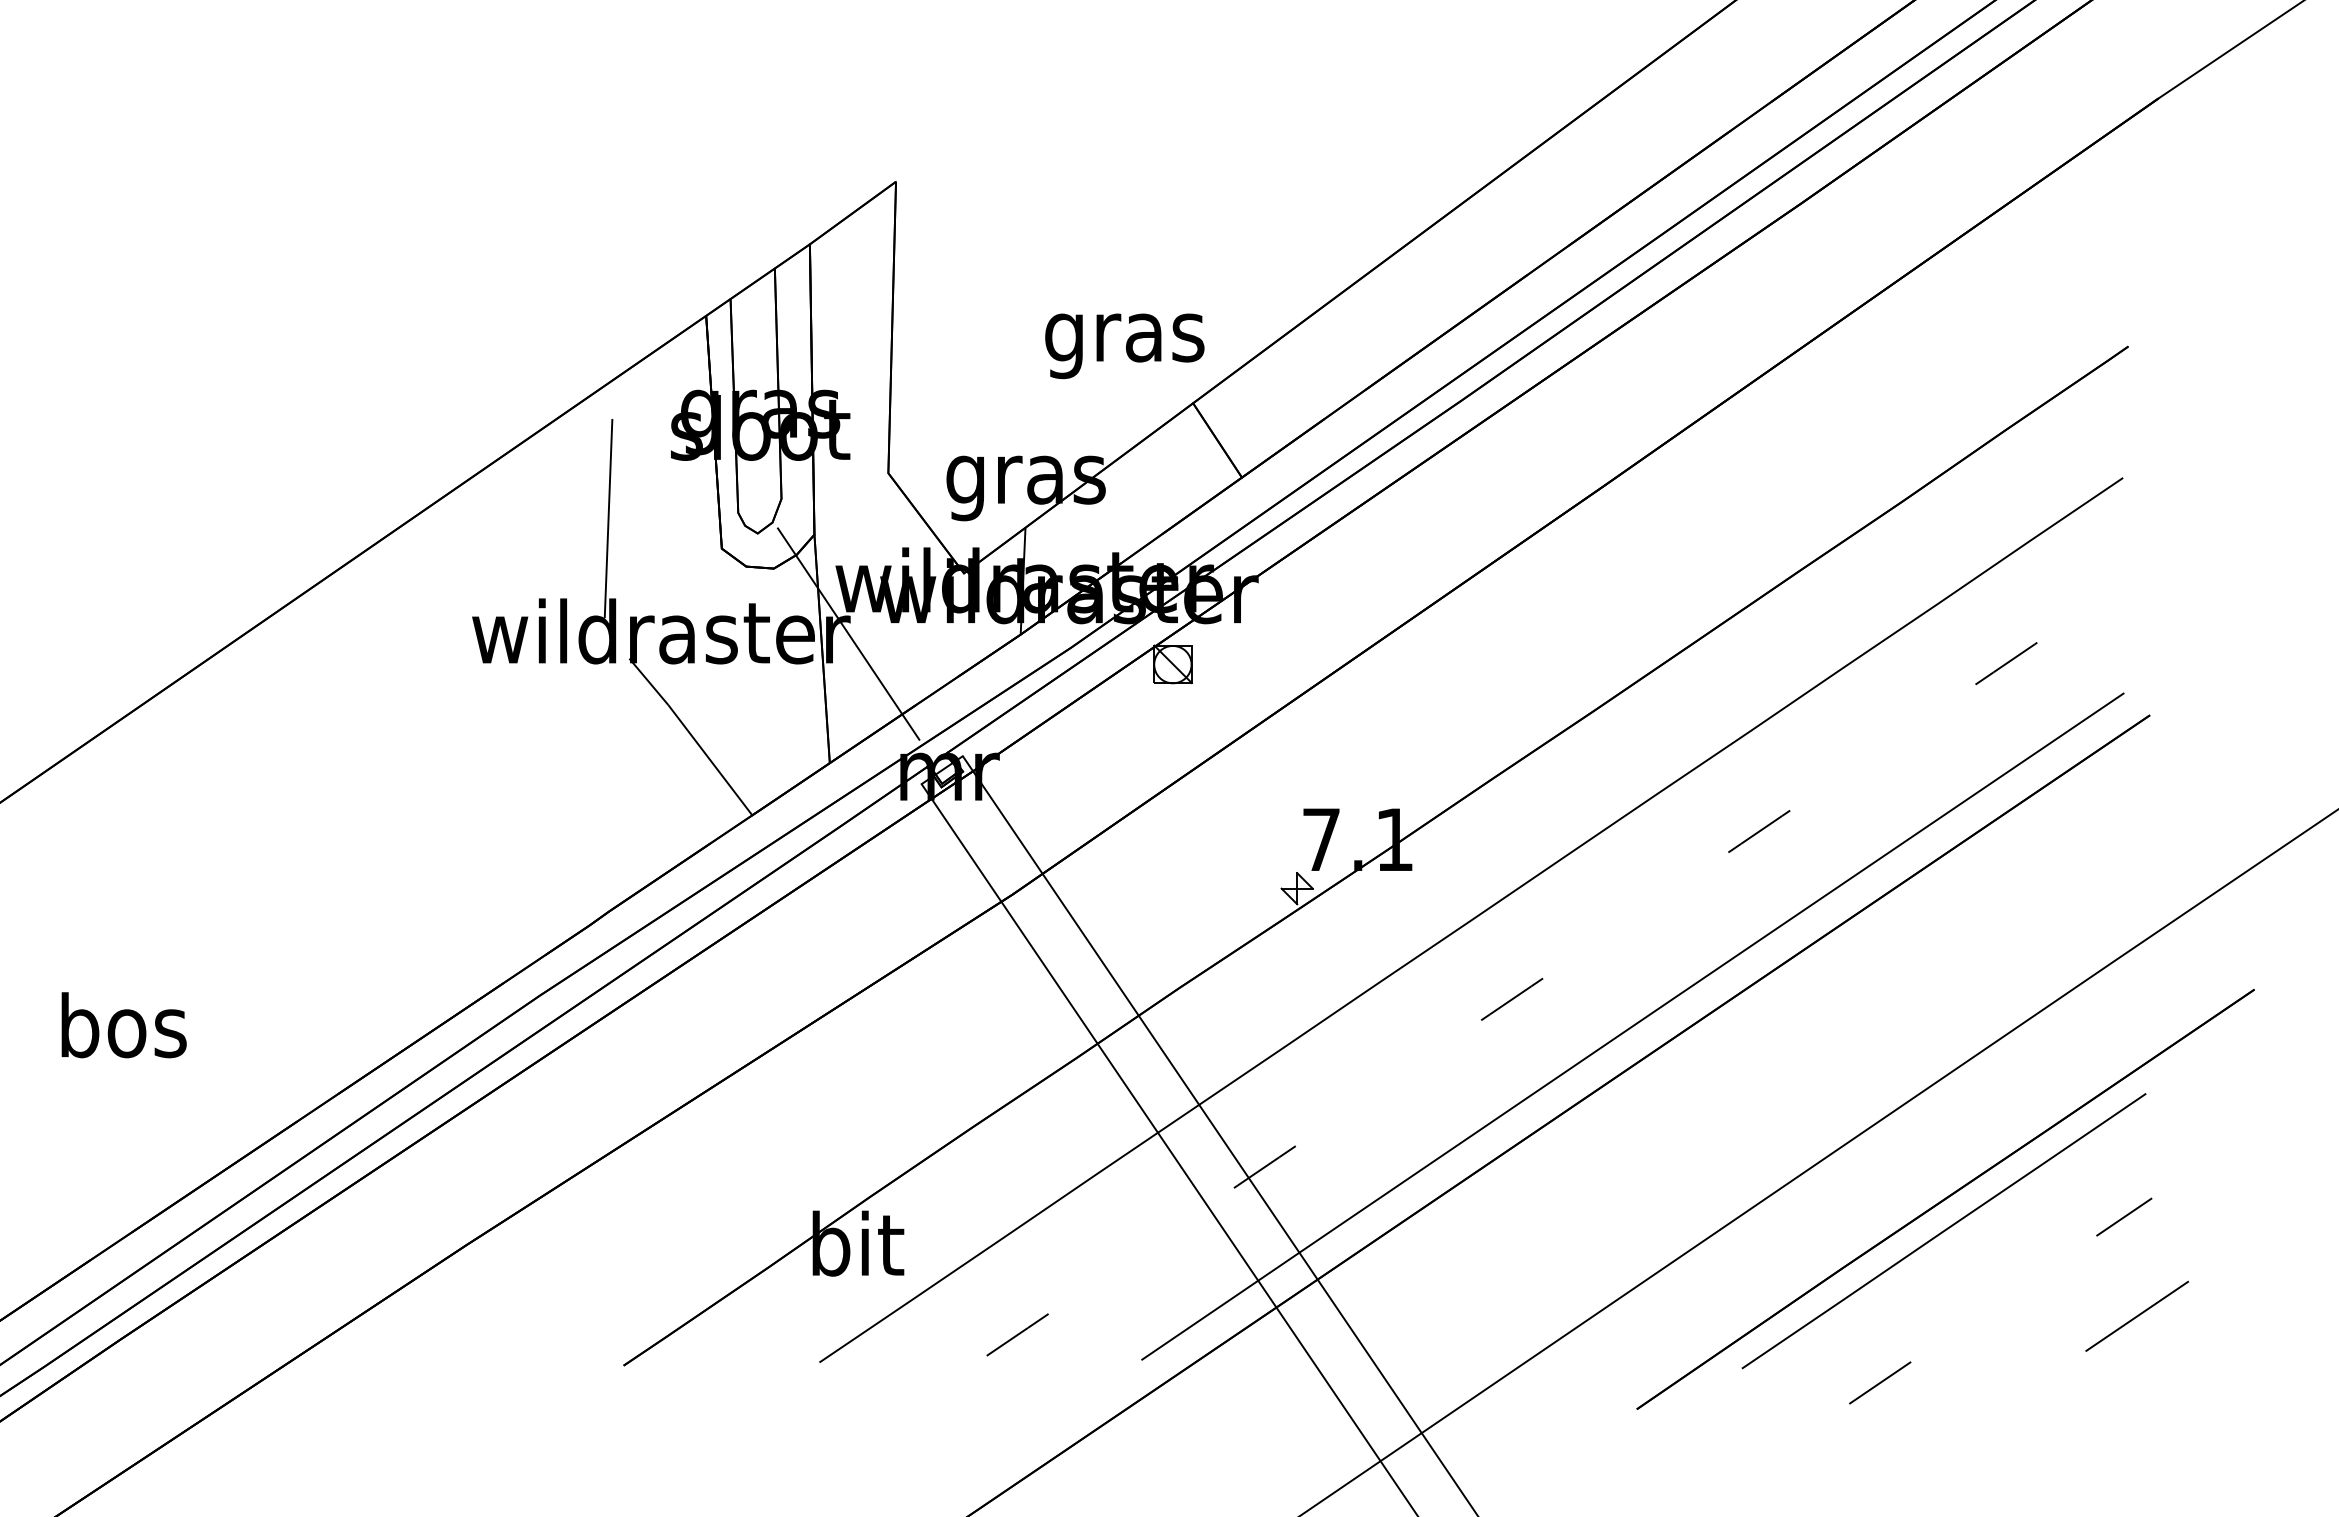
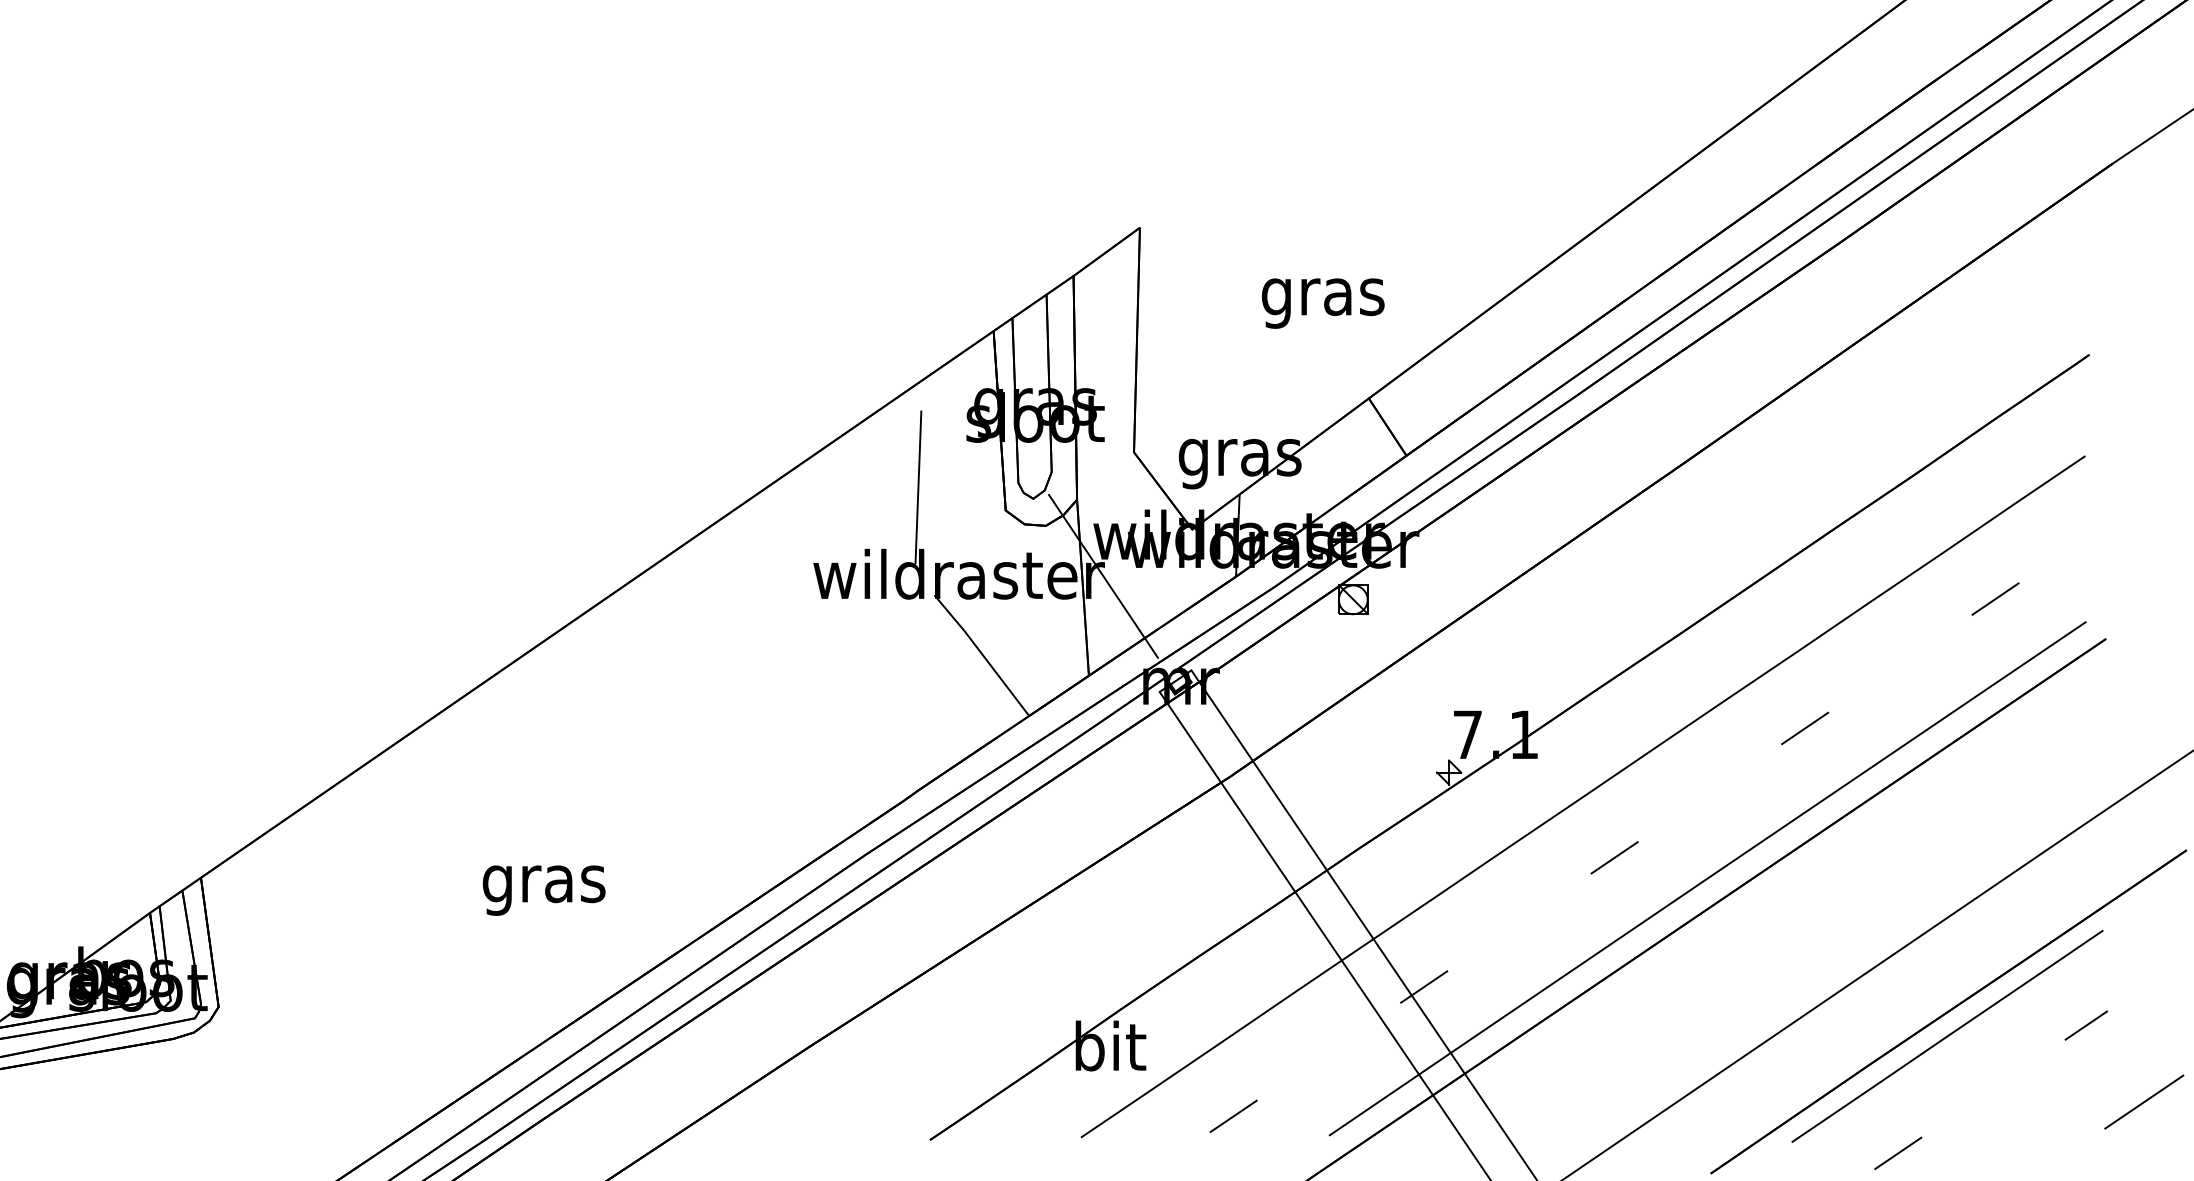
text: (1125, 346) -> (1323, 303), moved
text: (121, 1032) -> (543, 883), bos -> gras
line: (2137, 1315) -> (2144, 1101), moved

